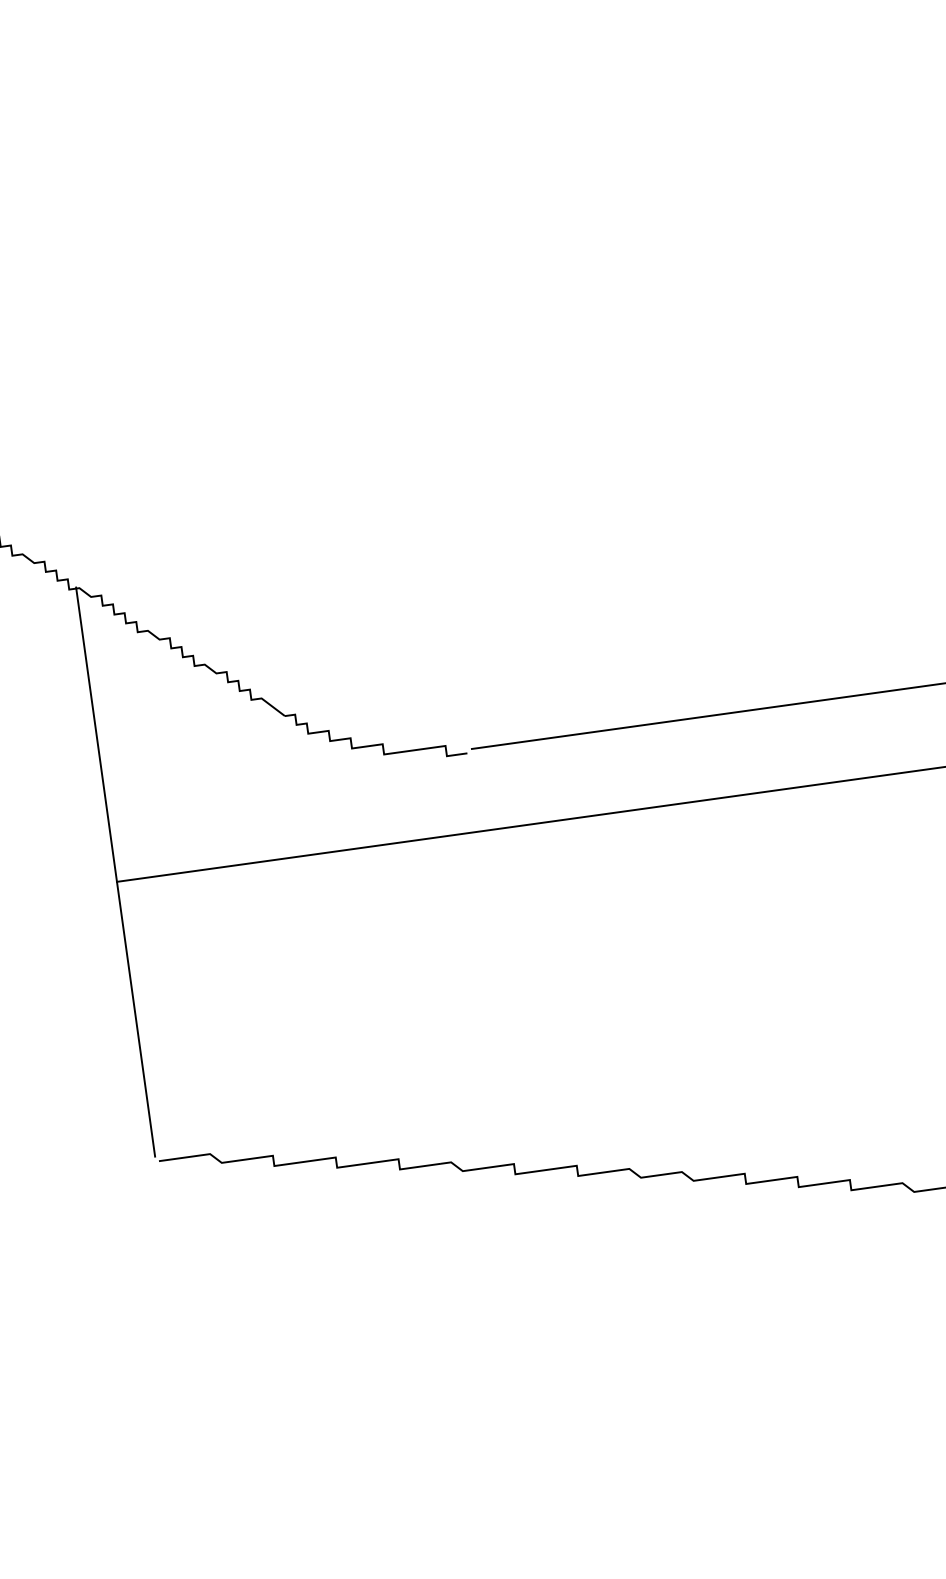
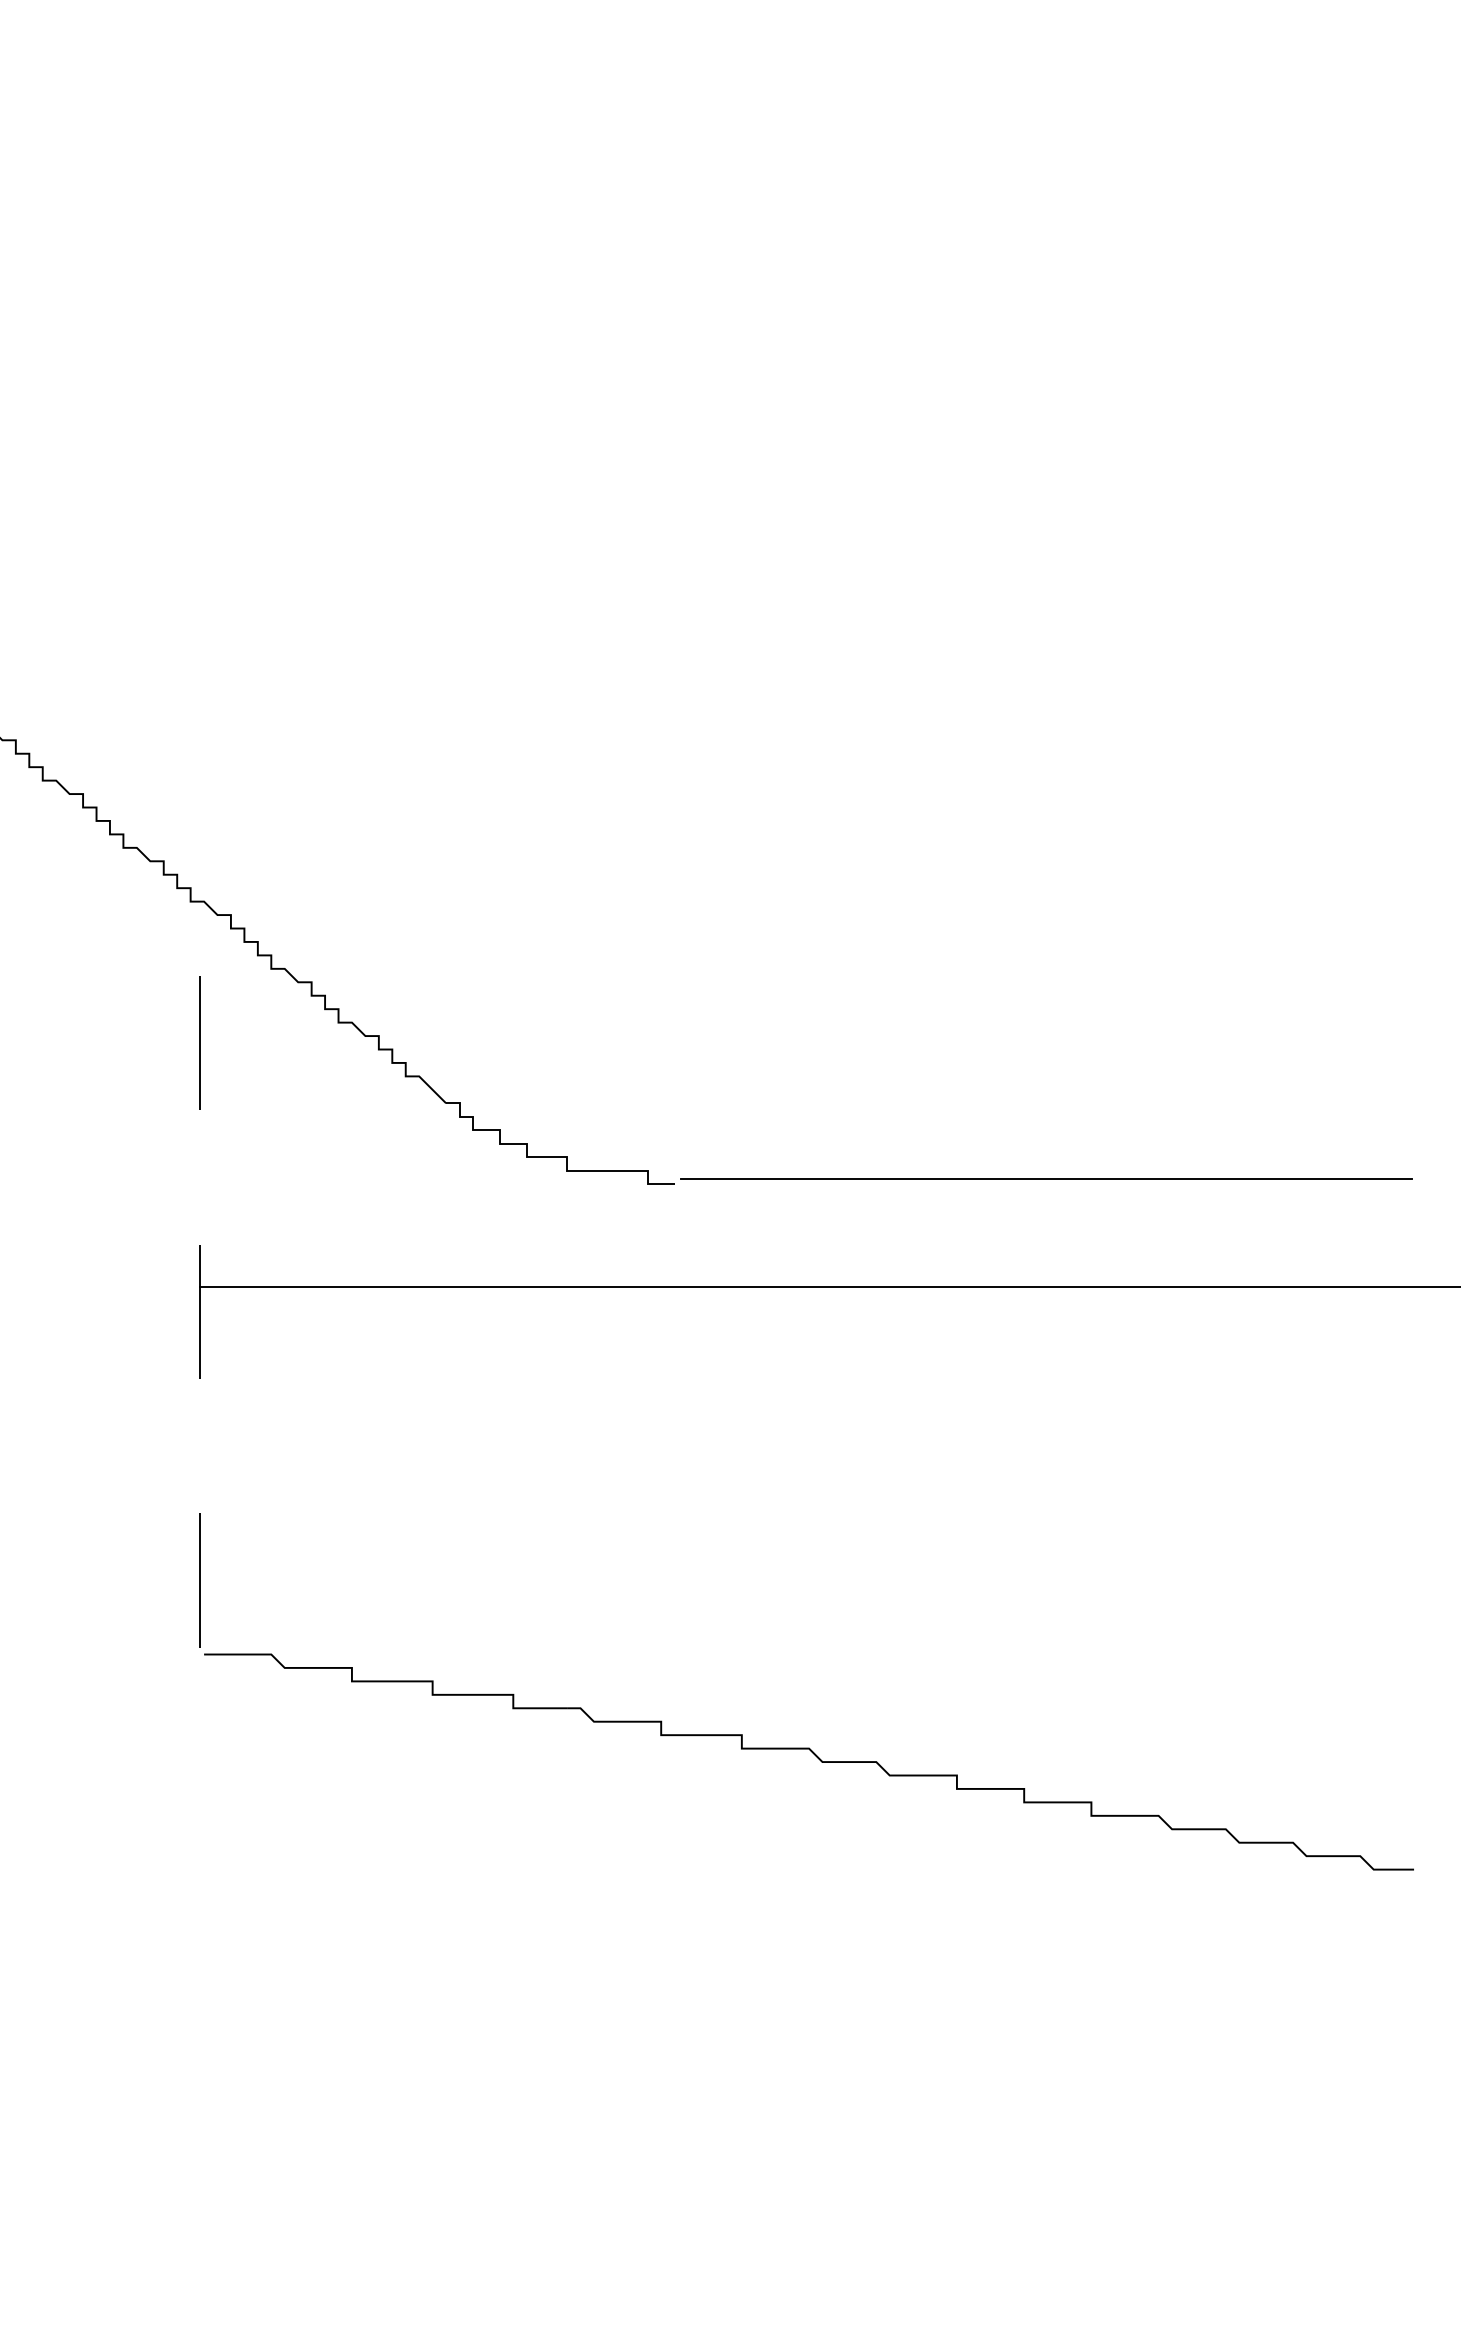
line: (115, 872) -> (199, 1274), solid -> dashed

